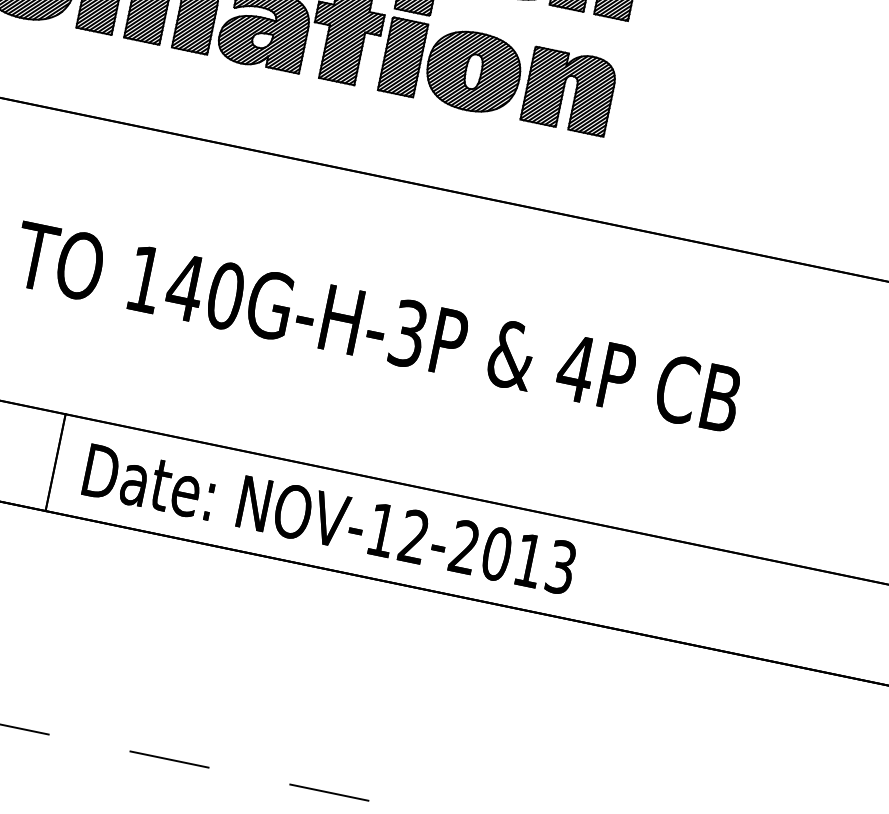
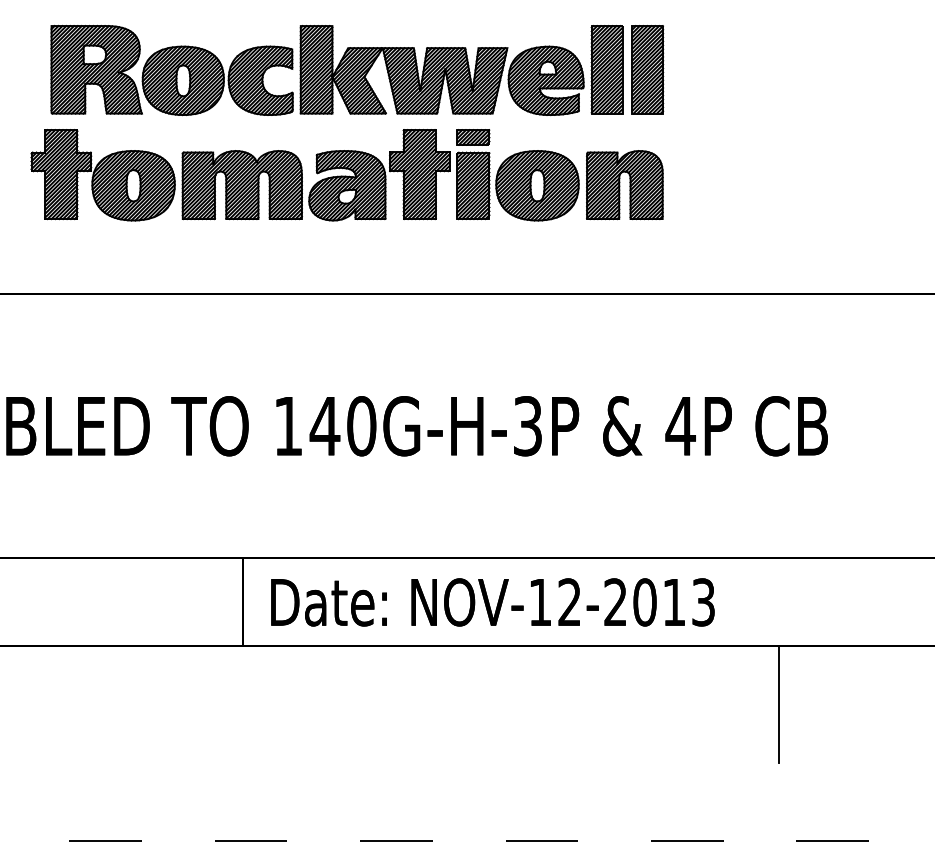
line: (620, 696) -> (778, 704), added

